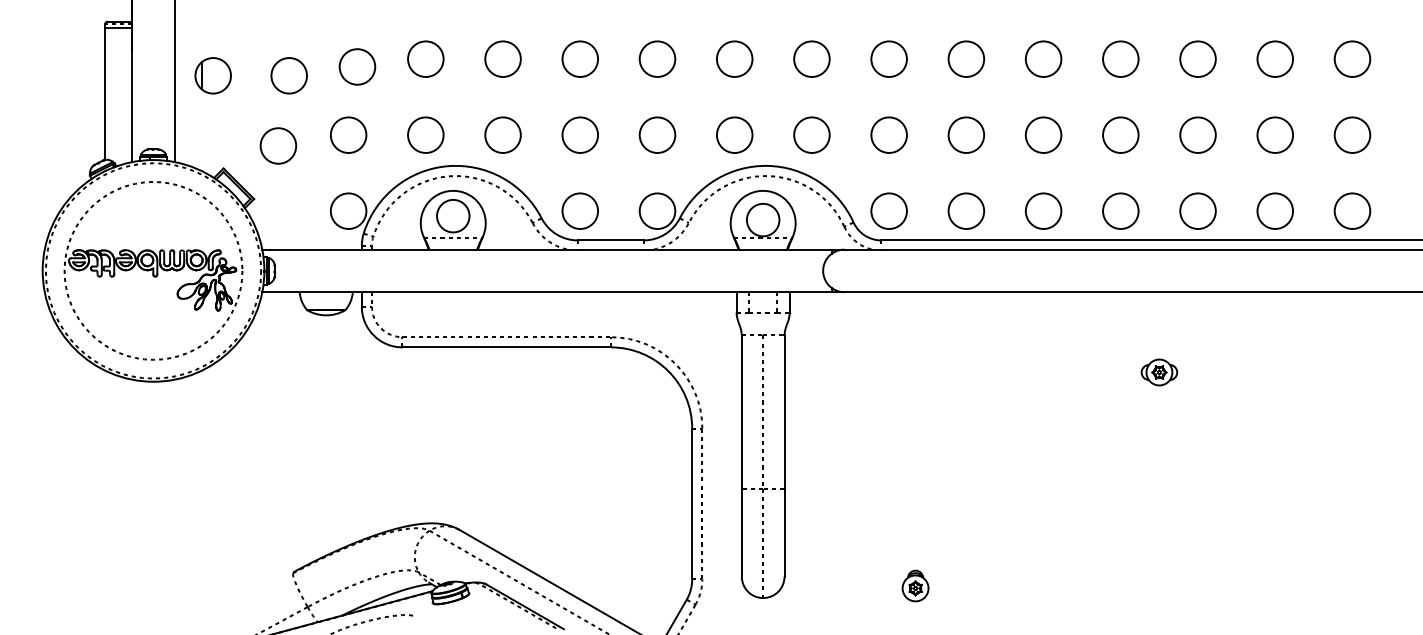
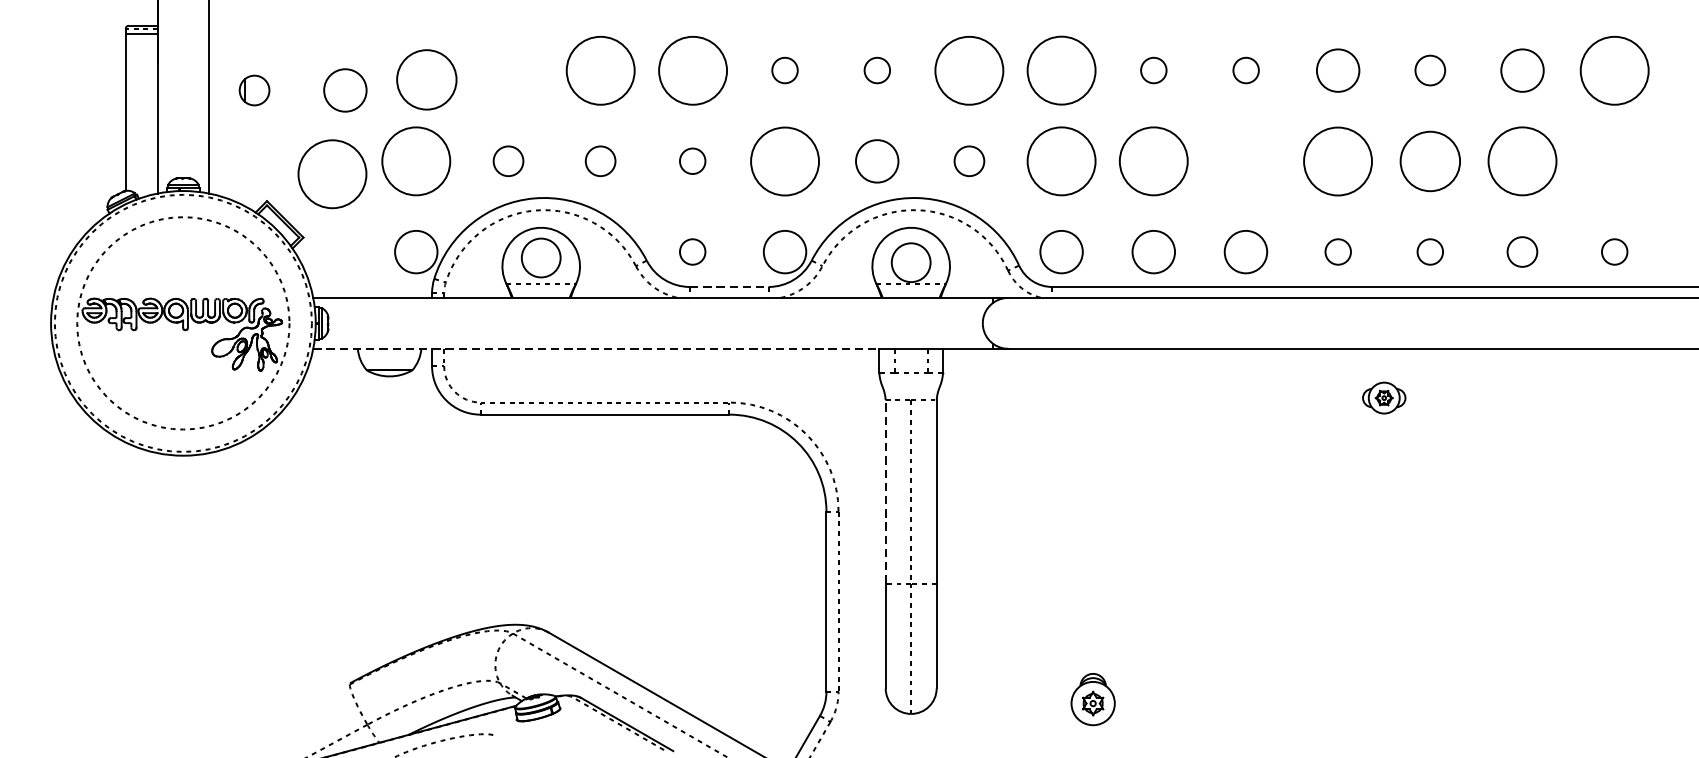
circle: (425, 58) -> (508, 69), removed
circle: (502, 58) -> (599, 69), size x1.6
circle: (579, 58) -> (691, 69), size x1.6
circle: (657, 58) -> (785, 69), size x0.6
circle: (734, 58) -> (876, 69), size x0.6
circle: (811, 58) -> (968, 69), size x1.6
circle: (888, 58) -> (1060, 69), size x1.6
circle: (966, 58) -> (1153, 69), size x0.6
circle: (1043, 58) -> (1245, 69), size x0.6
circle: (1197, 58) -> (1429, 69), size x0.7
circle: (1352, 58) -> (1614, 69), size x1.6
circle: (357, 66) -> (426, 79), size x1.4
part: (212, 75) -> (253, 90), size x0.7
circle: (348, 134) -> (416, 160), size x1.6
circle: (425, 134) -> (508, 160), size x0.7
circle: (502, 134) -> (599, 160), size x0.7
circle: (579, 134) -> (691, 160), size x0.6
circle: (657, 134) -> (785, 160), size x1.6
circle: (811, 134) -> (968, 160), size x0.7
circle: (888, 134) -> (1060, 160), size x1.6
circle: (966, 134) -> (1153, 160), size x1.6
circle: (1043, 134) -> (1245, 160), removed
circle: (1120, 134) -> (1337, 160), size x1.6
circle: (1197, 134) -> (1429, 160), size x1.4
circle: (1275, 134) -> (1522, 160), size x1.6
circle: (1352, 134) -> (1614, 160), removed
circle: (278, 145) -> (332, 173), size x1.6
circle: (579, 210) -> (691, 251), size x0.6
circle: (1120, 210) -> (1337, 251), size x0.6
circle: (1197, 210) -> (1429, 251), size x0.6
circle: (1274, 210) -> (1521, 251), size x0.7
circle: (1352, 210) -> (1614, 251), size x0.6
line: (610, 240) -> (728, 287), solid -> dashed
line: (499, 292) -> (596, 349), solid -> dashed
part: (1159, 372) -> (1384, 398), moved
line: (741, 412) -> (885, 492), solid -> dashed
part: (915, 585) -> (1093, 698), size x1.4

